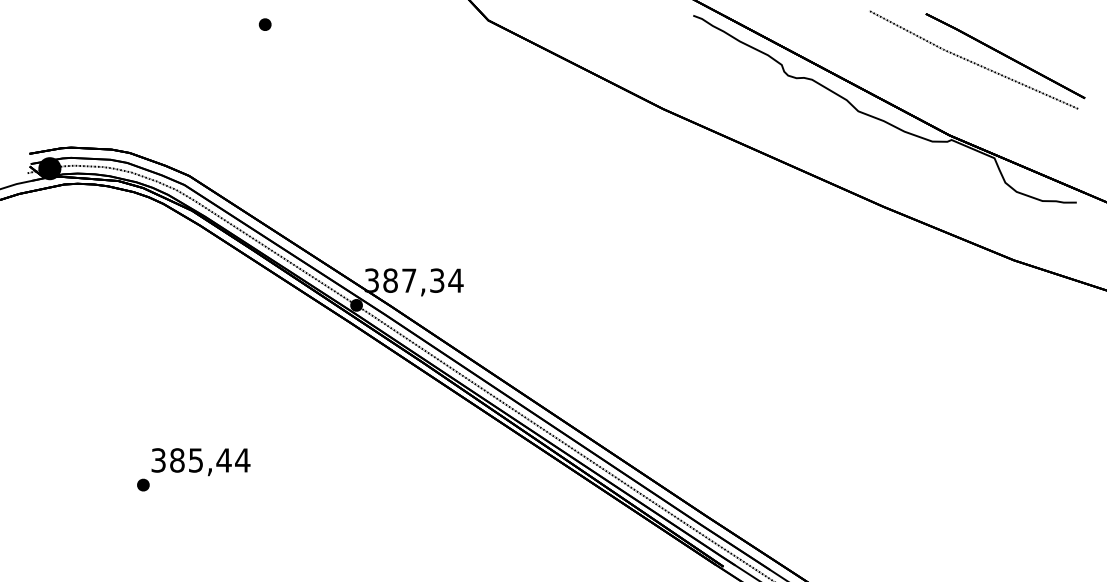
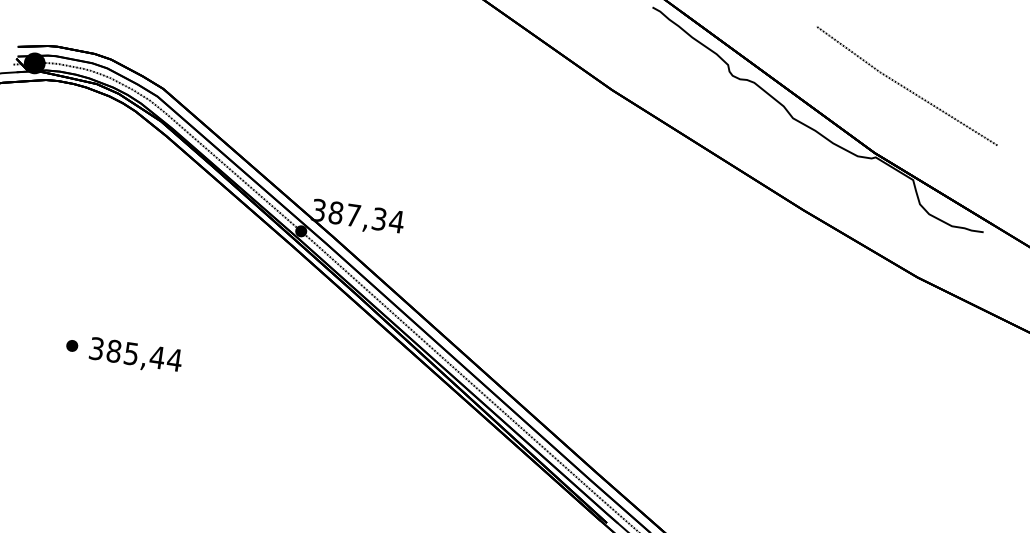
line: (1005, 56) -> (936, 87), removed
part: (143, 484) -> (72, 345), moved

